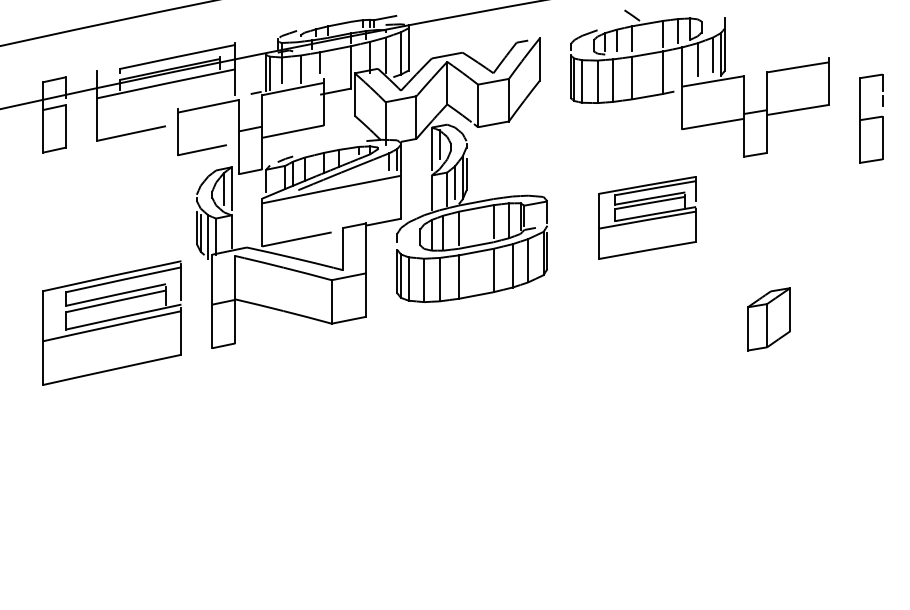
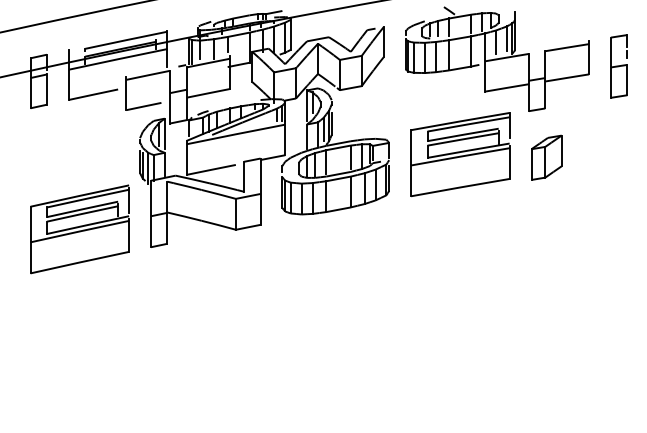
part: (871, 118) -> (619, 66), moved
part: (647, 217) -> (460, 154), size x1.43
part: (768, 319) -> (546, 157), moved

